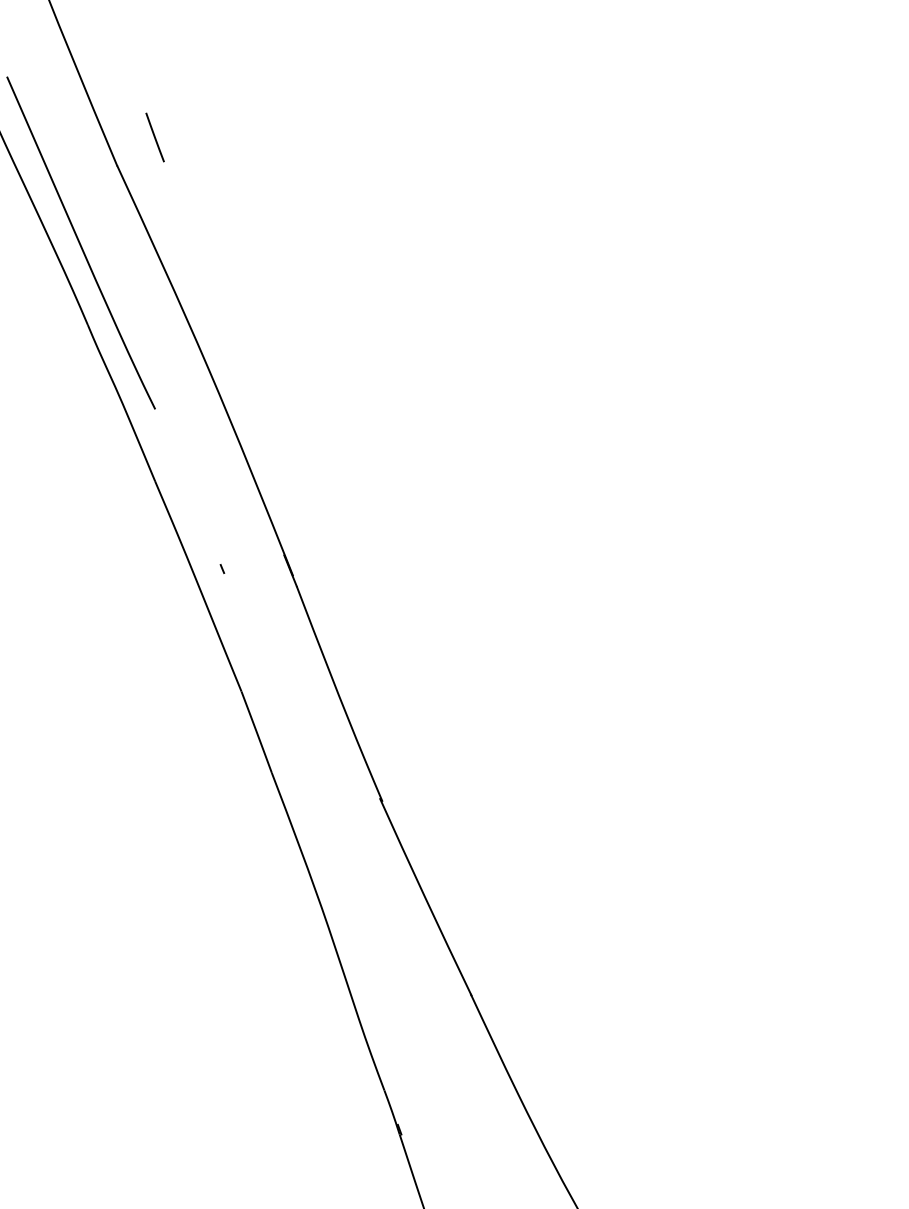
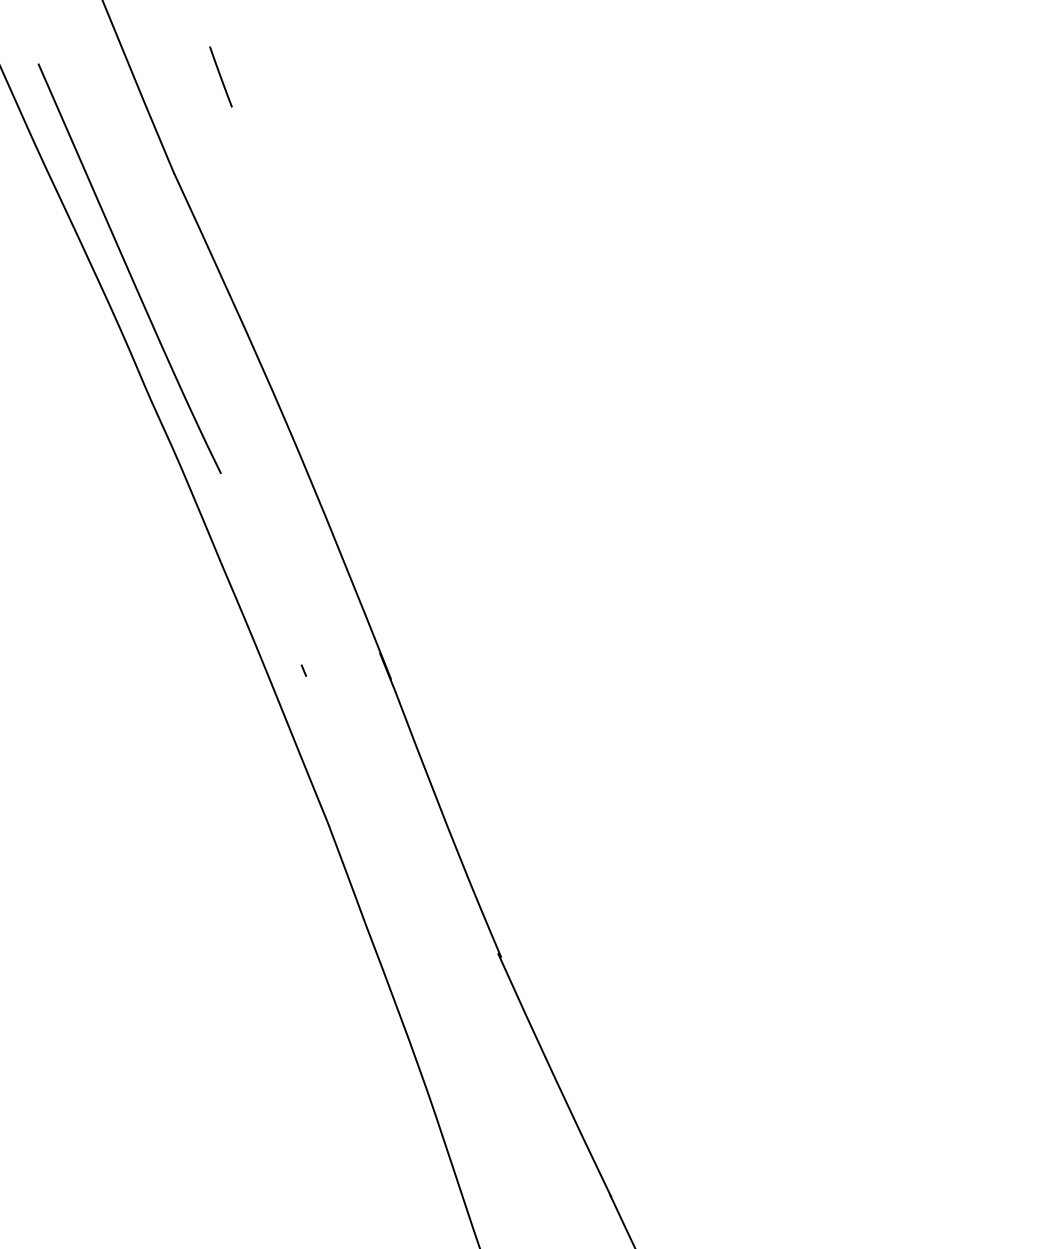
line: (154, 137) -> (220, 76), moved

